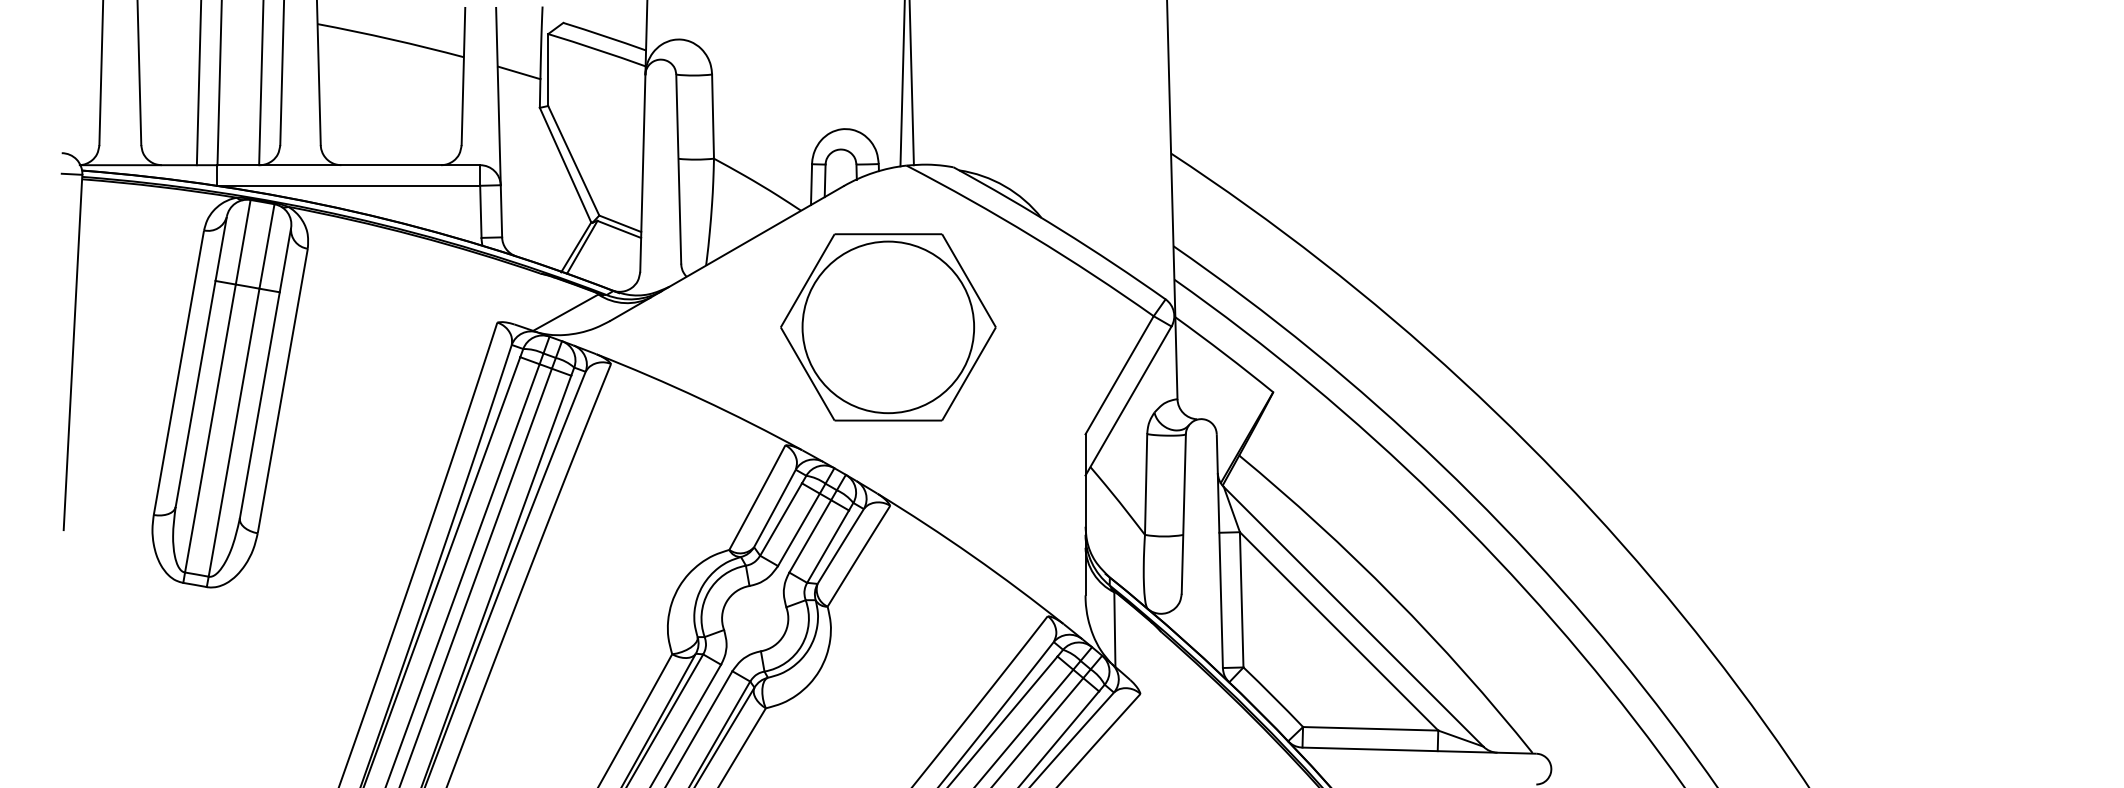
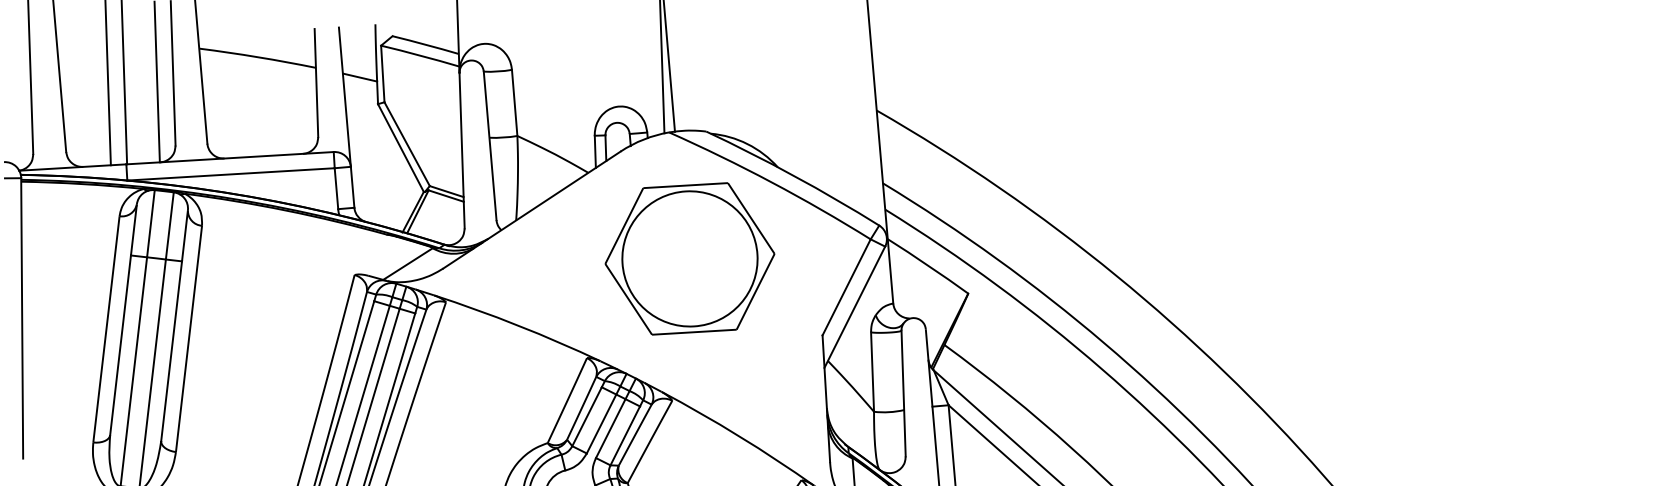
part: (888, 327) -> (690, 258), moved

